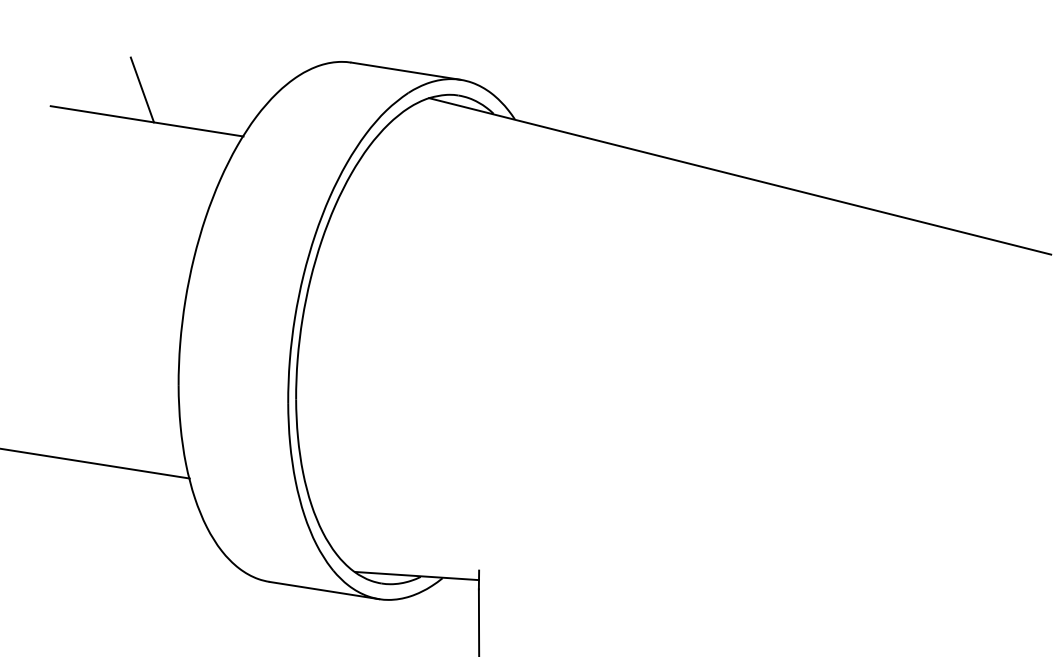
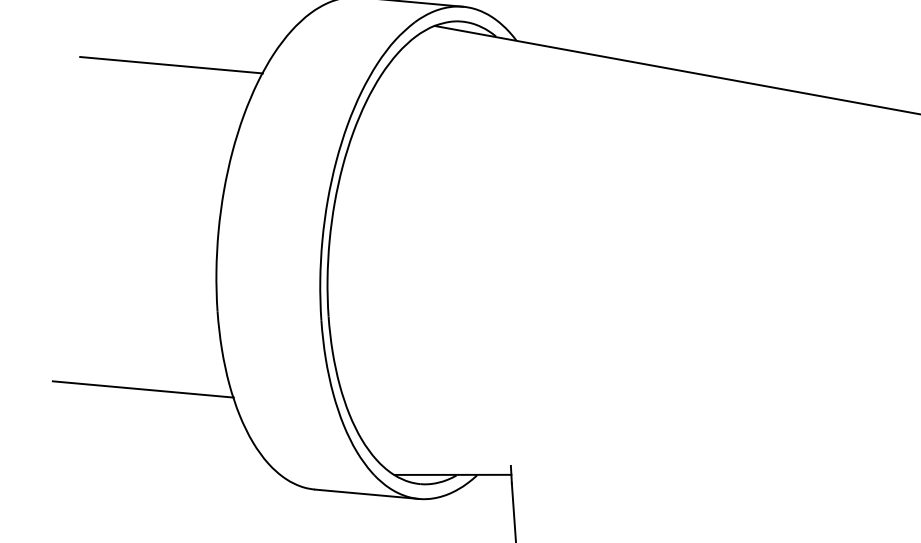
line: (142, 89) -> (165, 35), removed

